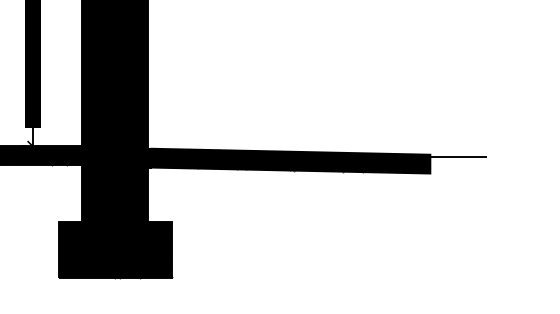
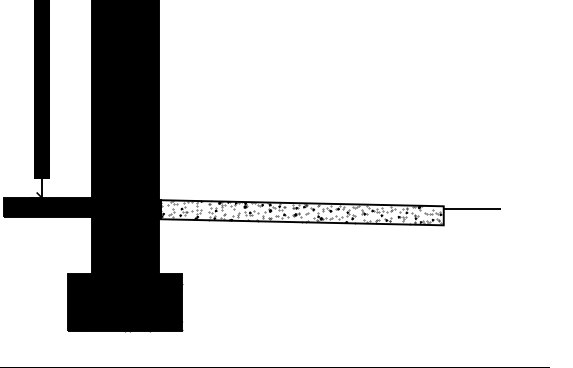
fill: (289, 160) -> (301, 212), removed

